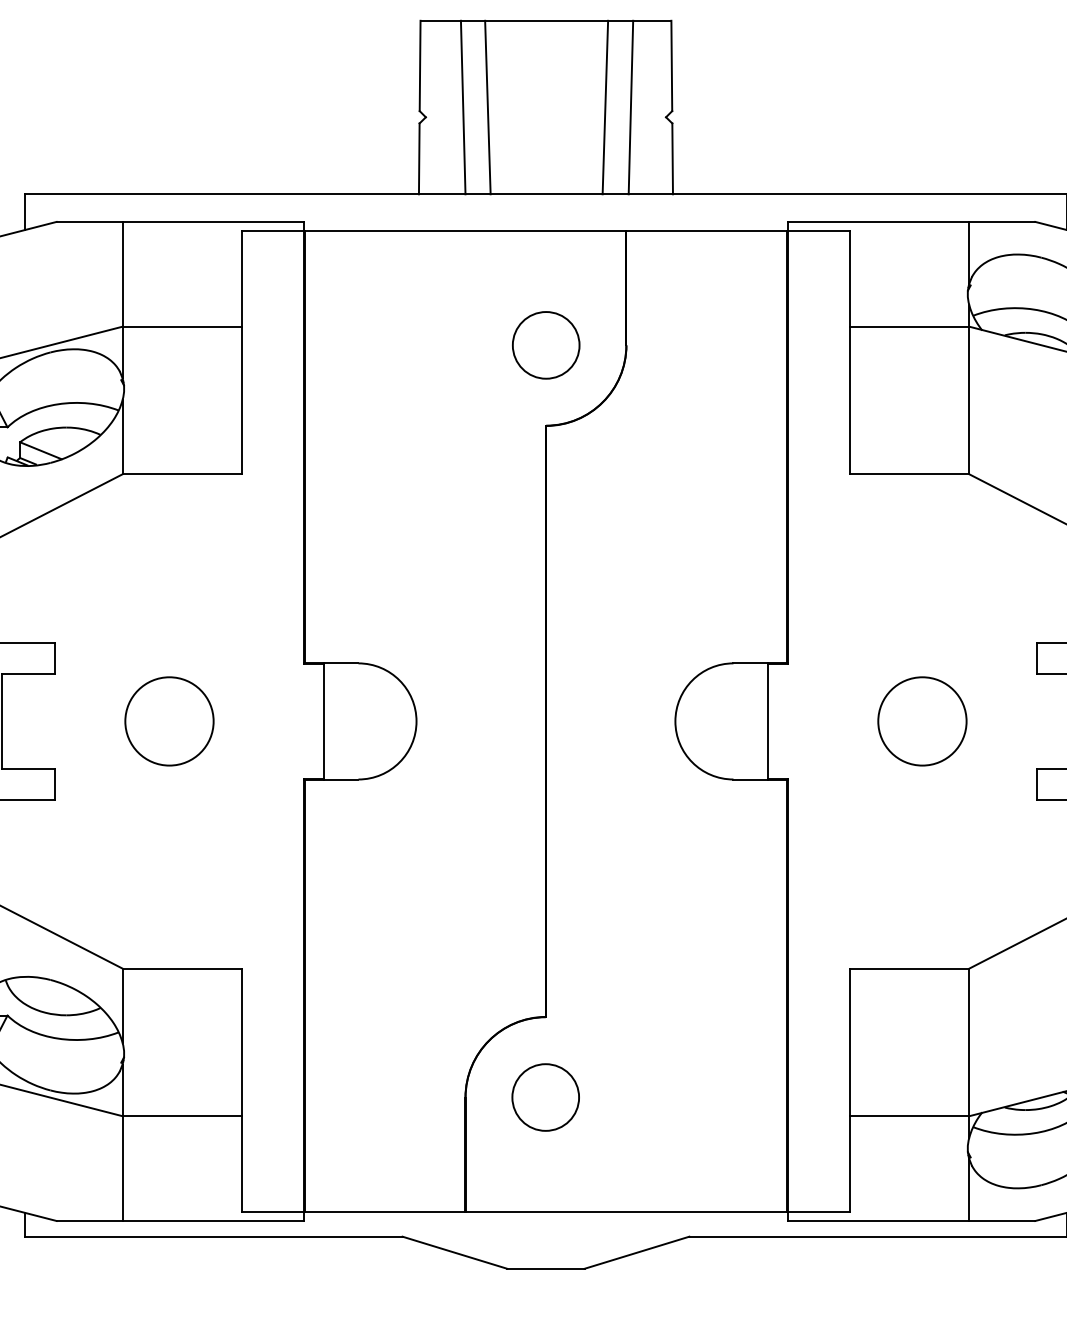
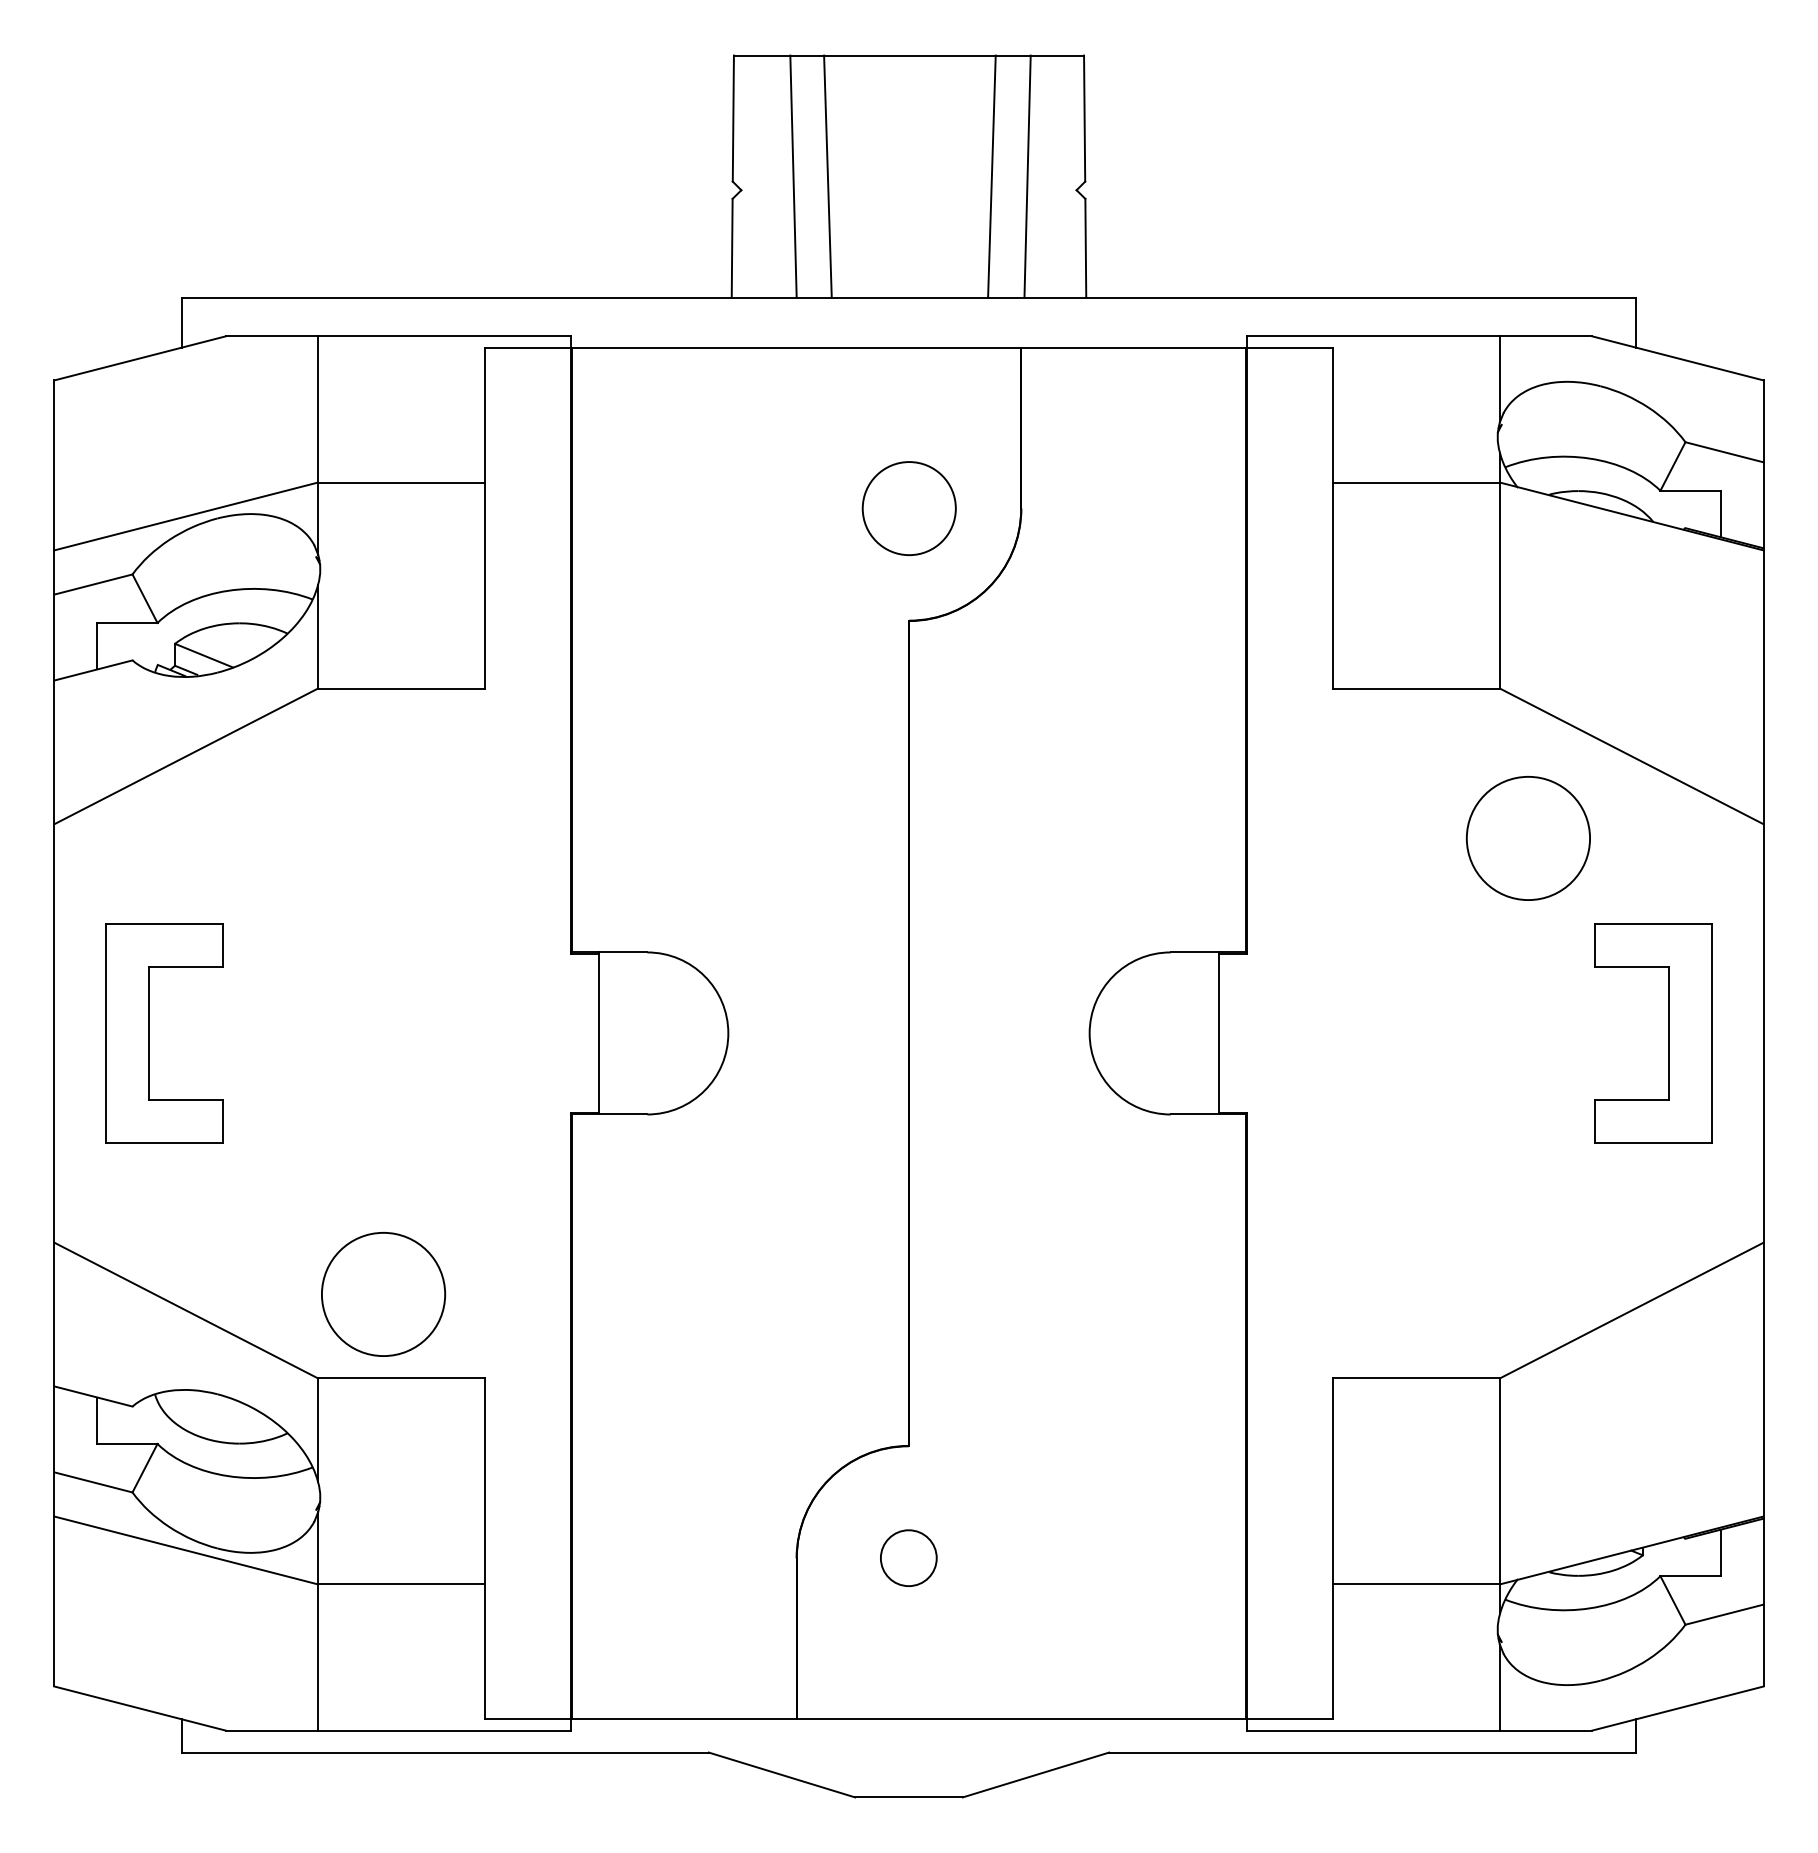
circle: (169, 721) -> (383, 1294), moved
circle: (921, 721) -> (1527, 838), moved
circle: (545, 1096) -> (908, 1557), size x0.6

